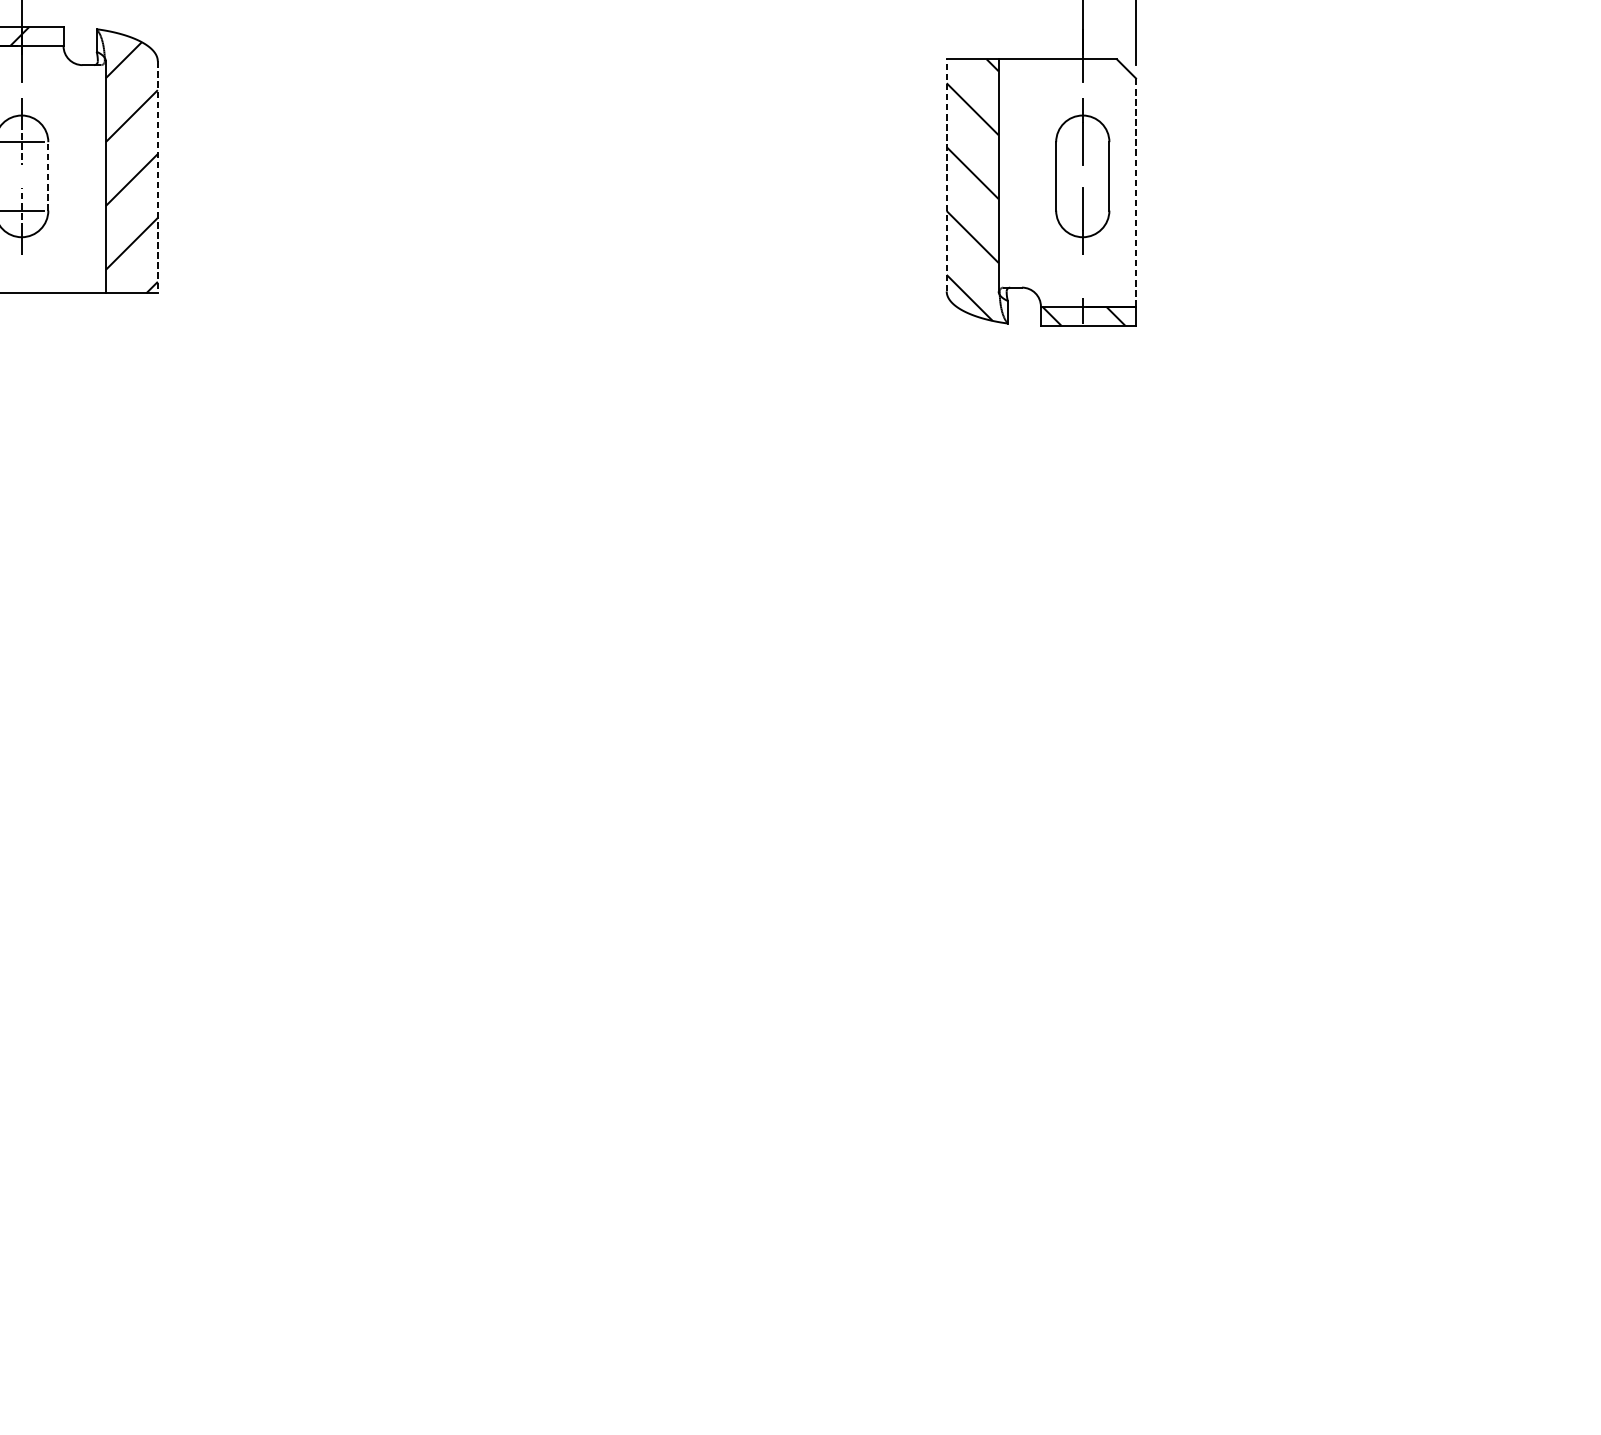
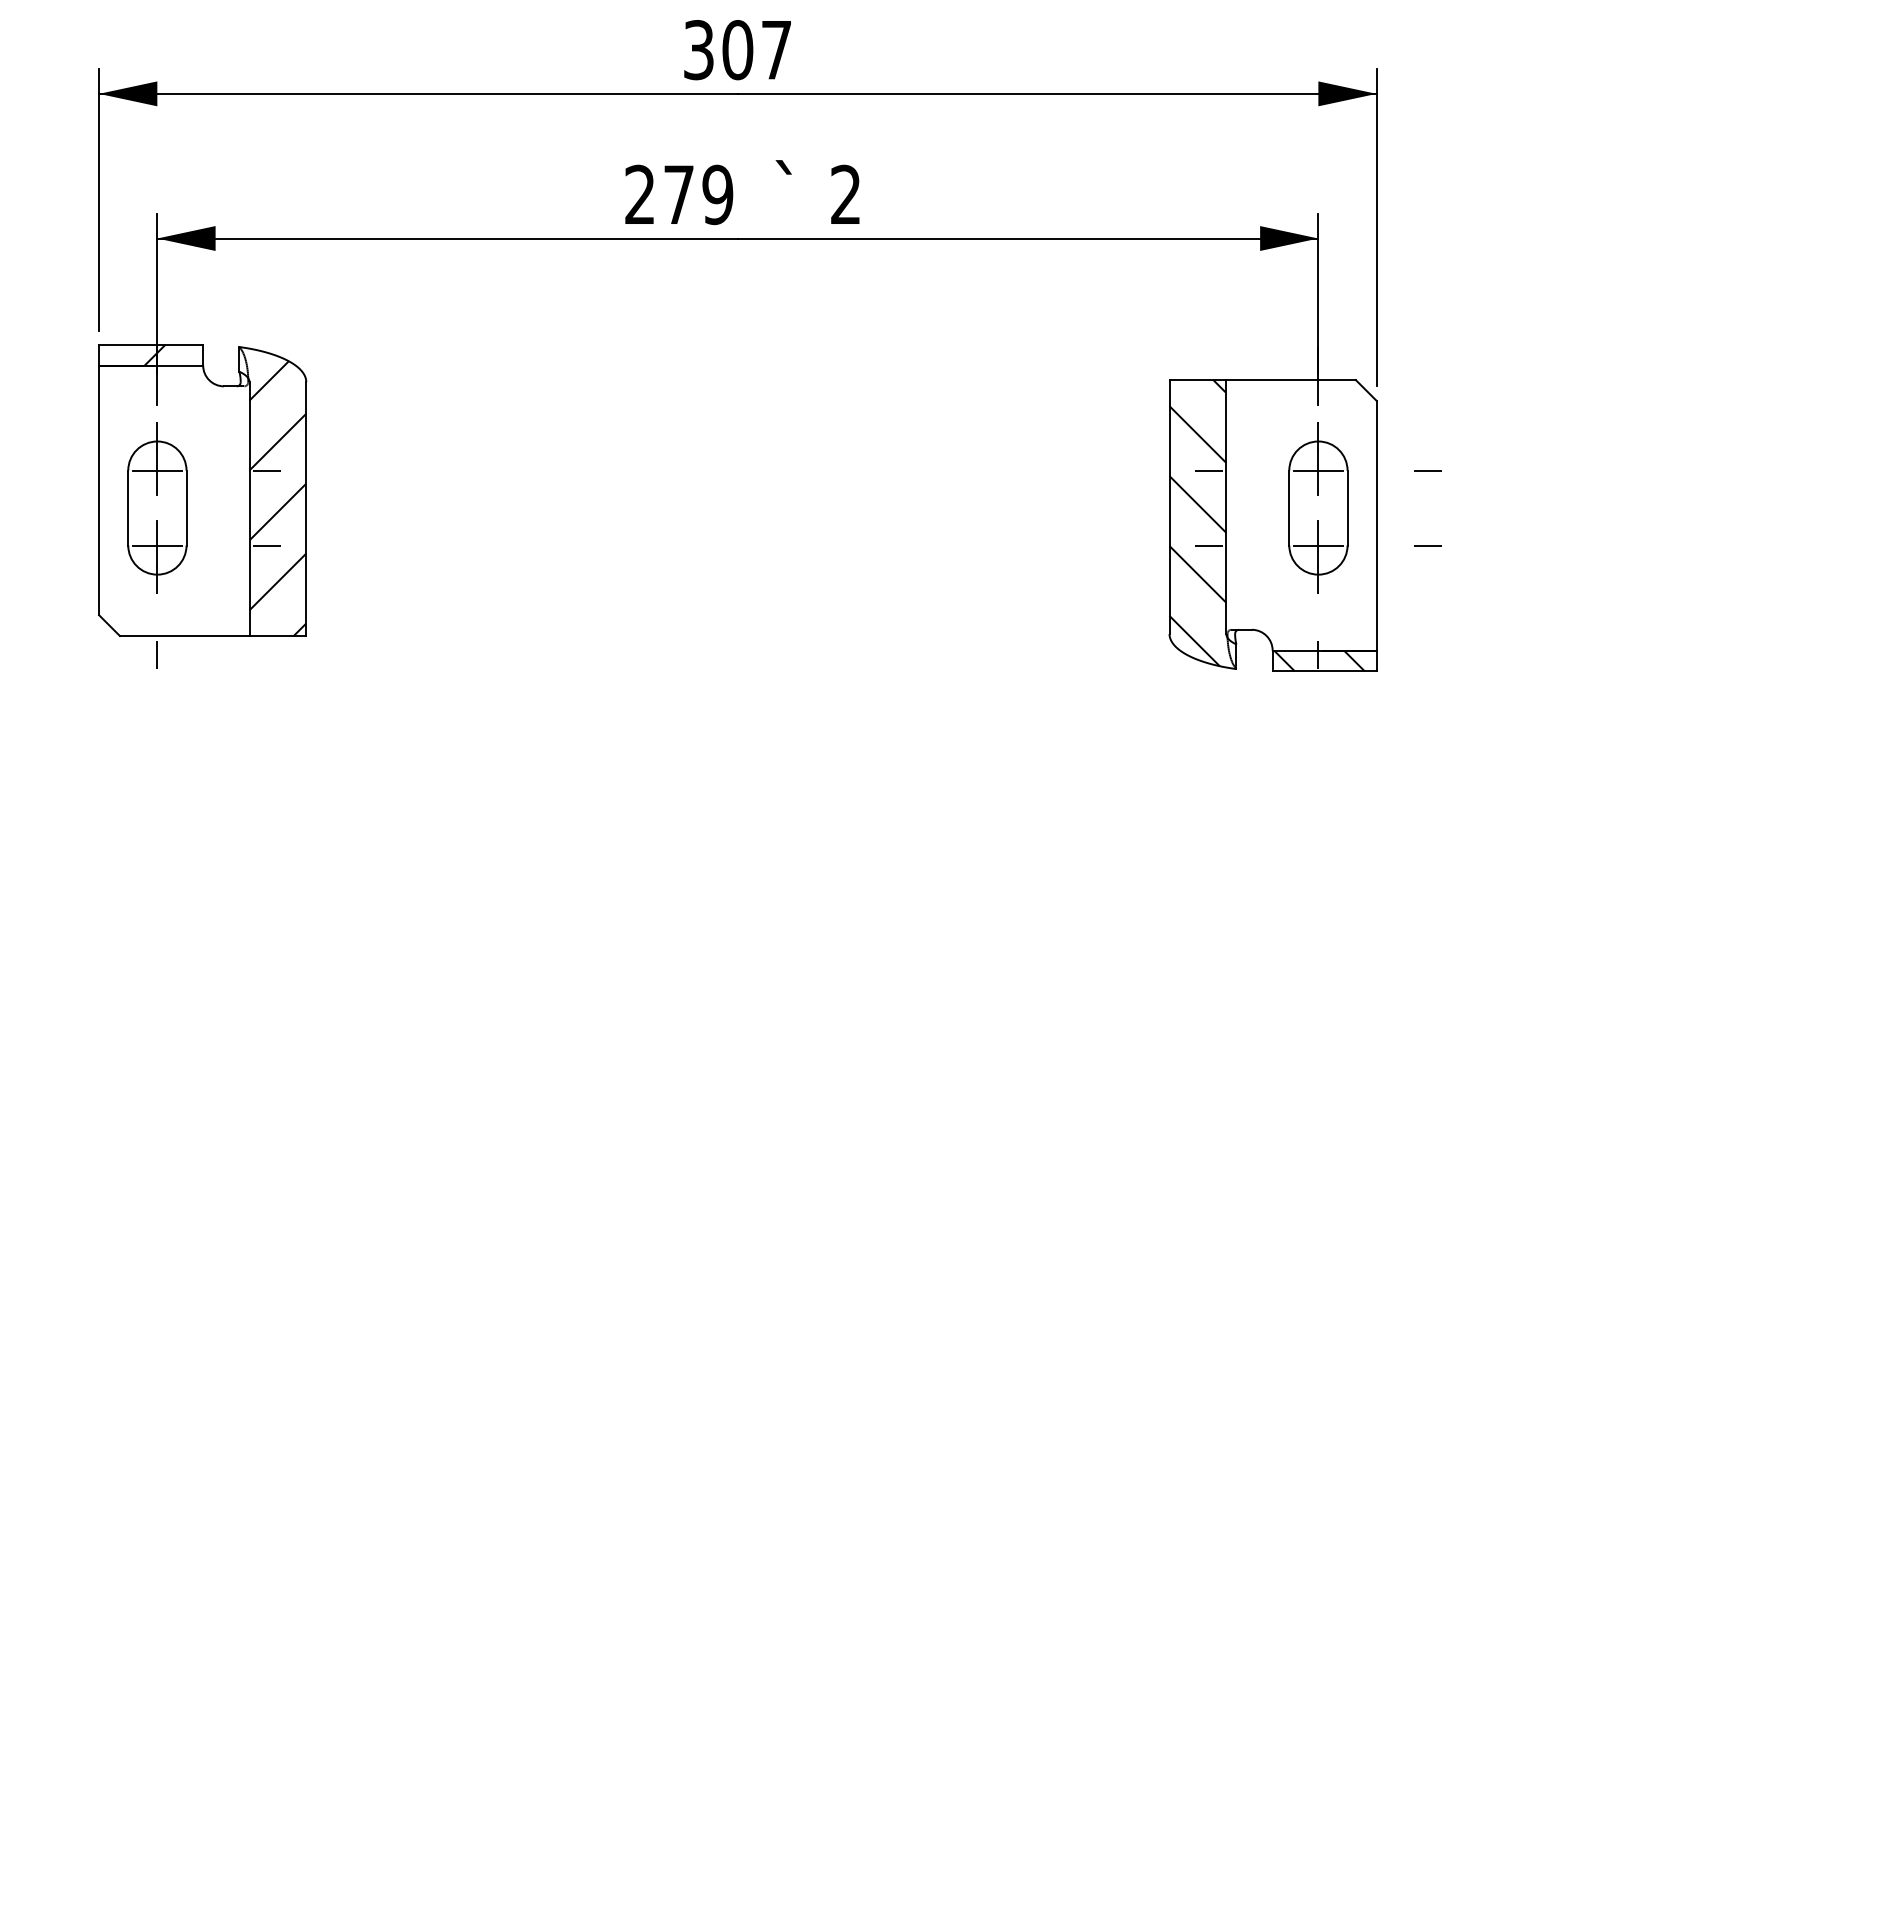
line: (122, 142) -> (267, 470), added
line: (982, 142) -> (1208, 470), added
line: (1082, 142) -> (1318, 470), added
line: (1183, 142) -> (1428, 470), added
line: (21, 143) -> (157, 472), dashed -> solid
line: (48, 175) -> (186, 507), dashed -> solid
line: (946, 175) -> (1169, 507), dashed -> solid
line: (157, 177) -> (306, 509), dashed -> solid
line: (1135, 192) -> (1376, 525), dashed -> solid
line: (21, 208) -> (157, 543), dashed -> solid
line: (122, 210) -> (267, 545), added
line: (982, 210) -> (1208, 545), added
line: (1082, 210) -> (1318, 545), added
line: (1183, 210) -> (1428, 545), added
line: (21, 311) -> (157, 655), added

